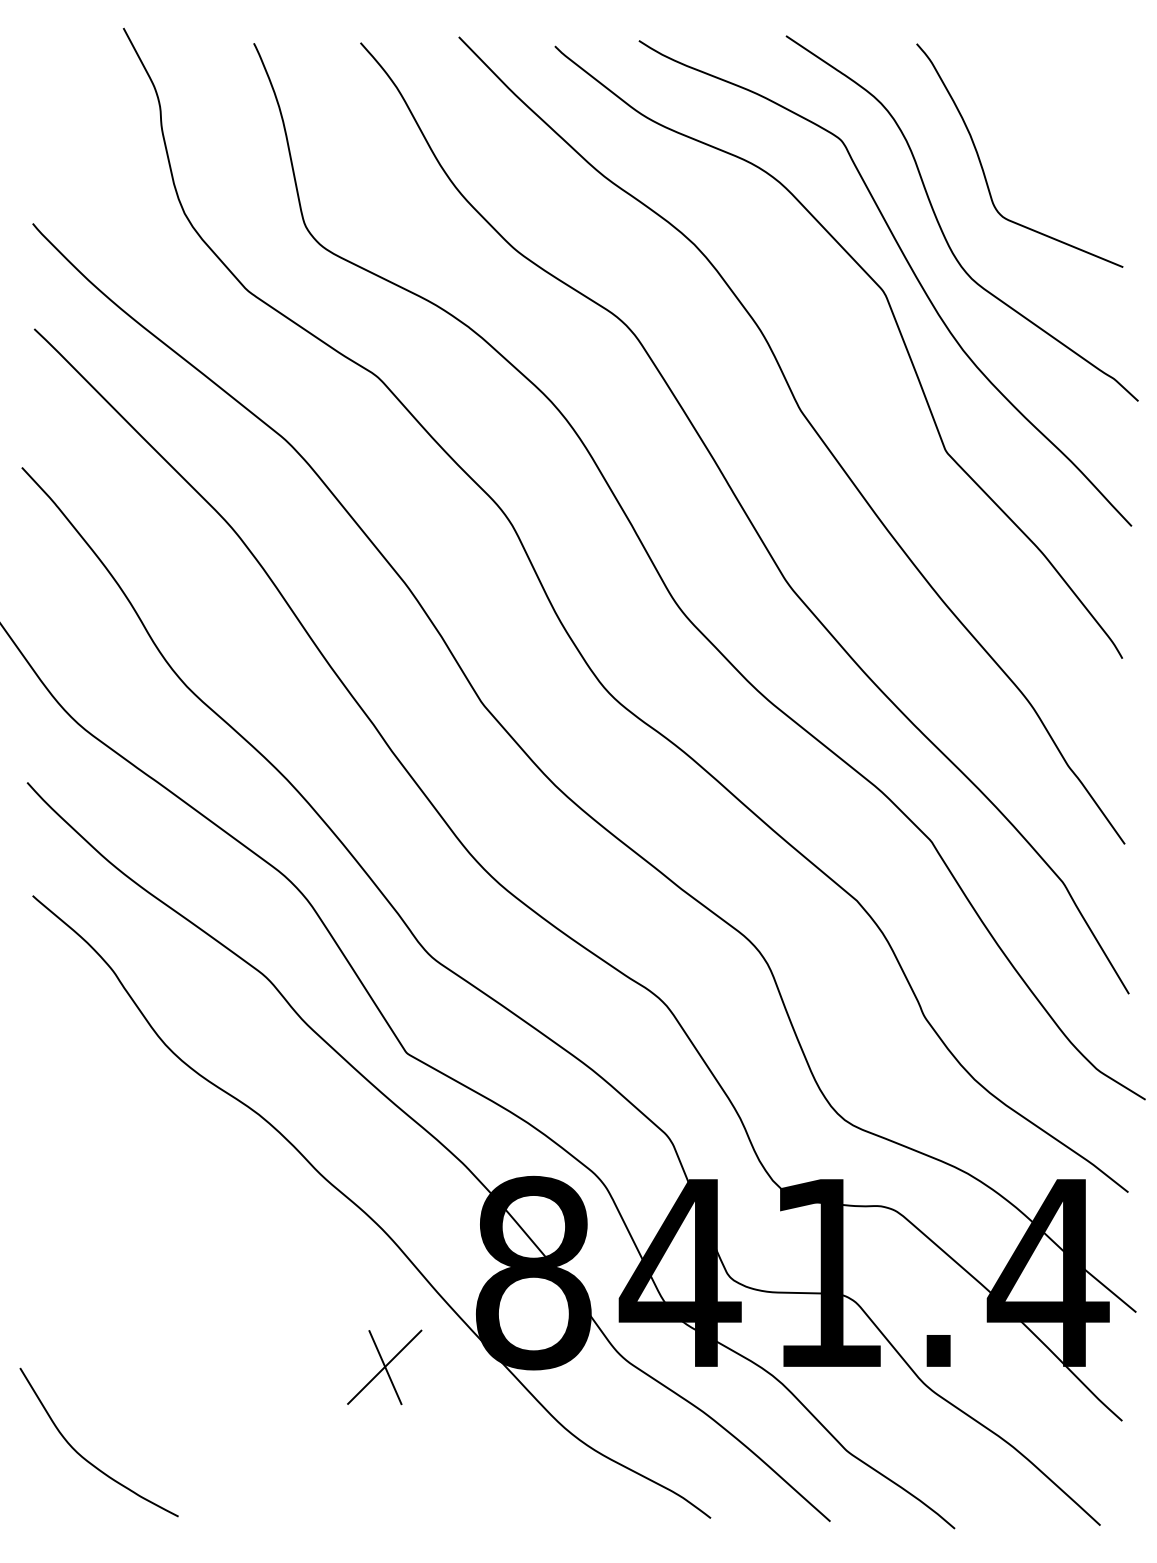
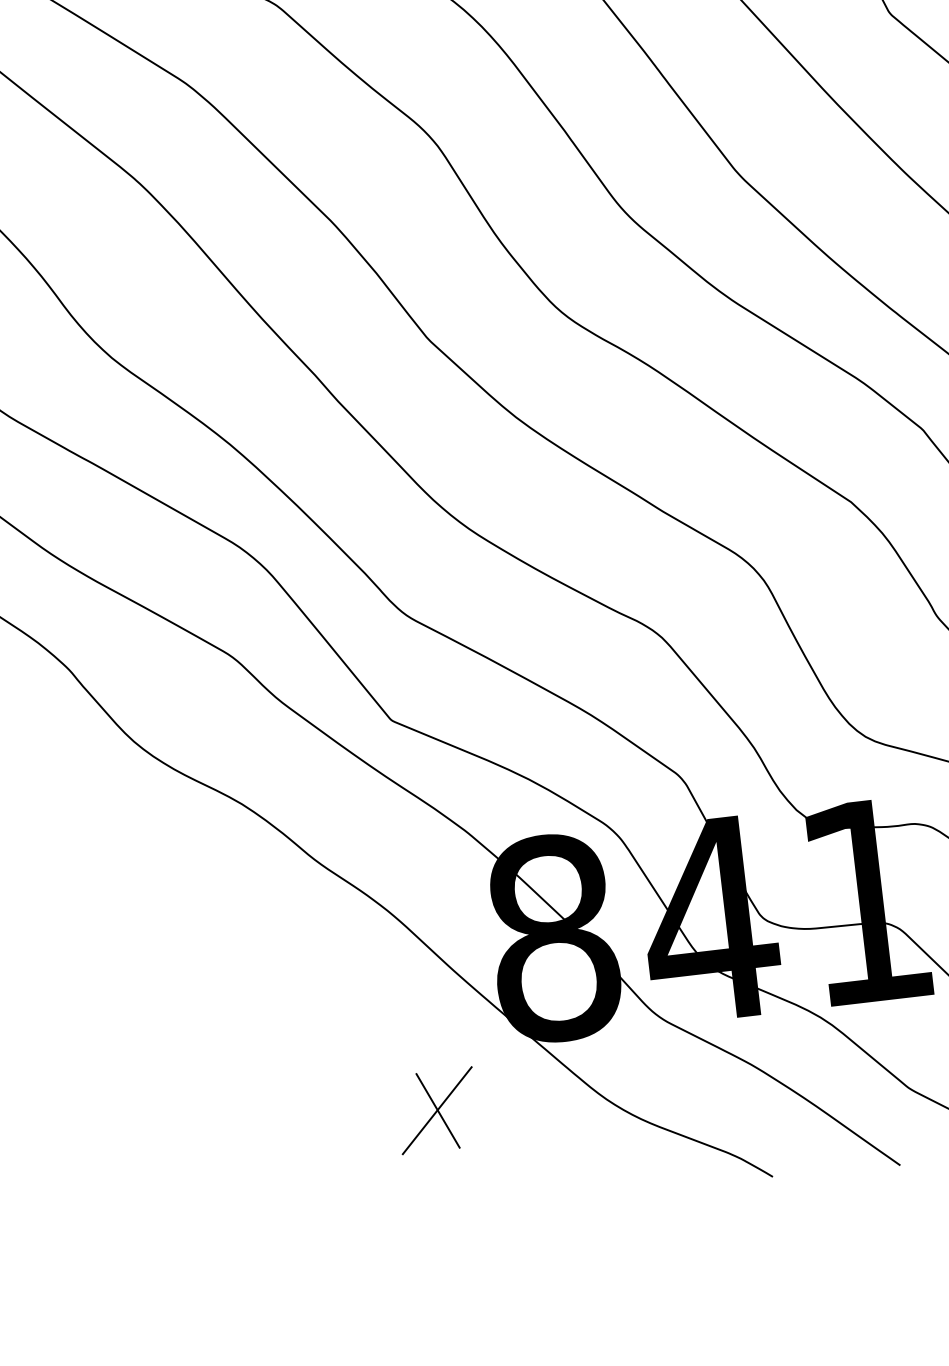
part: (384, 1367) -> (437, 1110), moved
curve: (83, 1456) -> (98, 1189), removed

